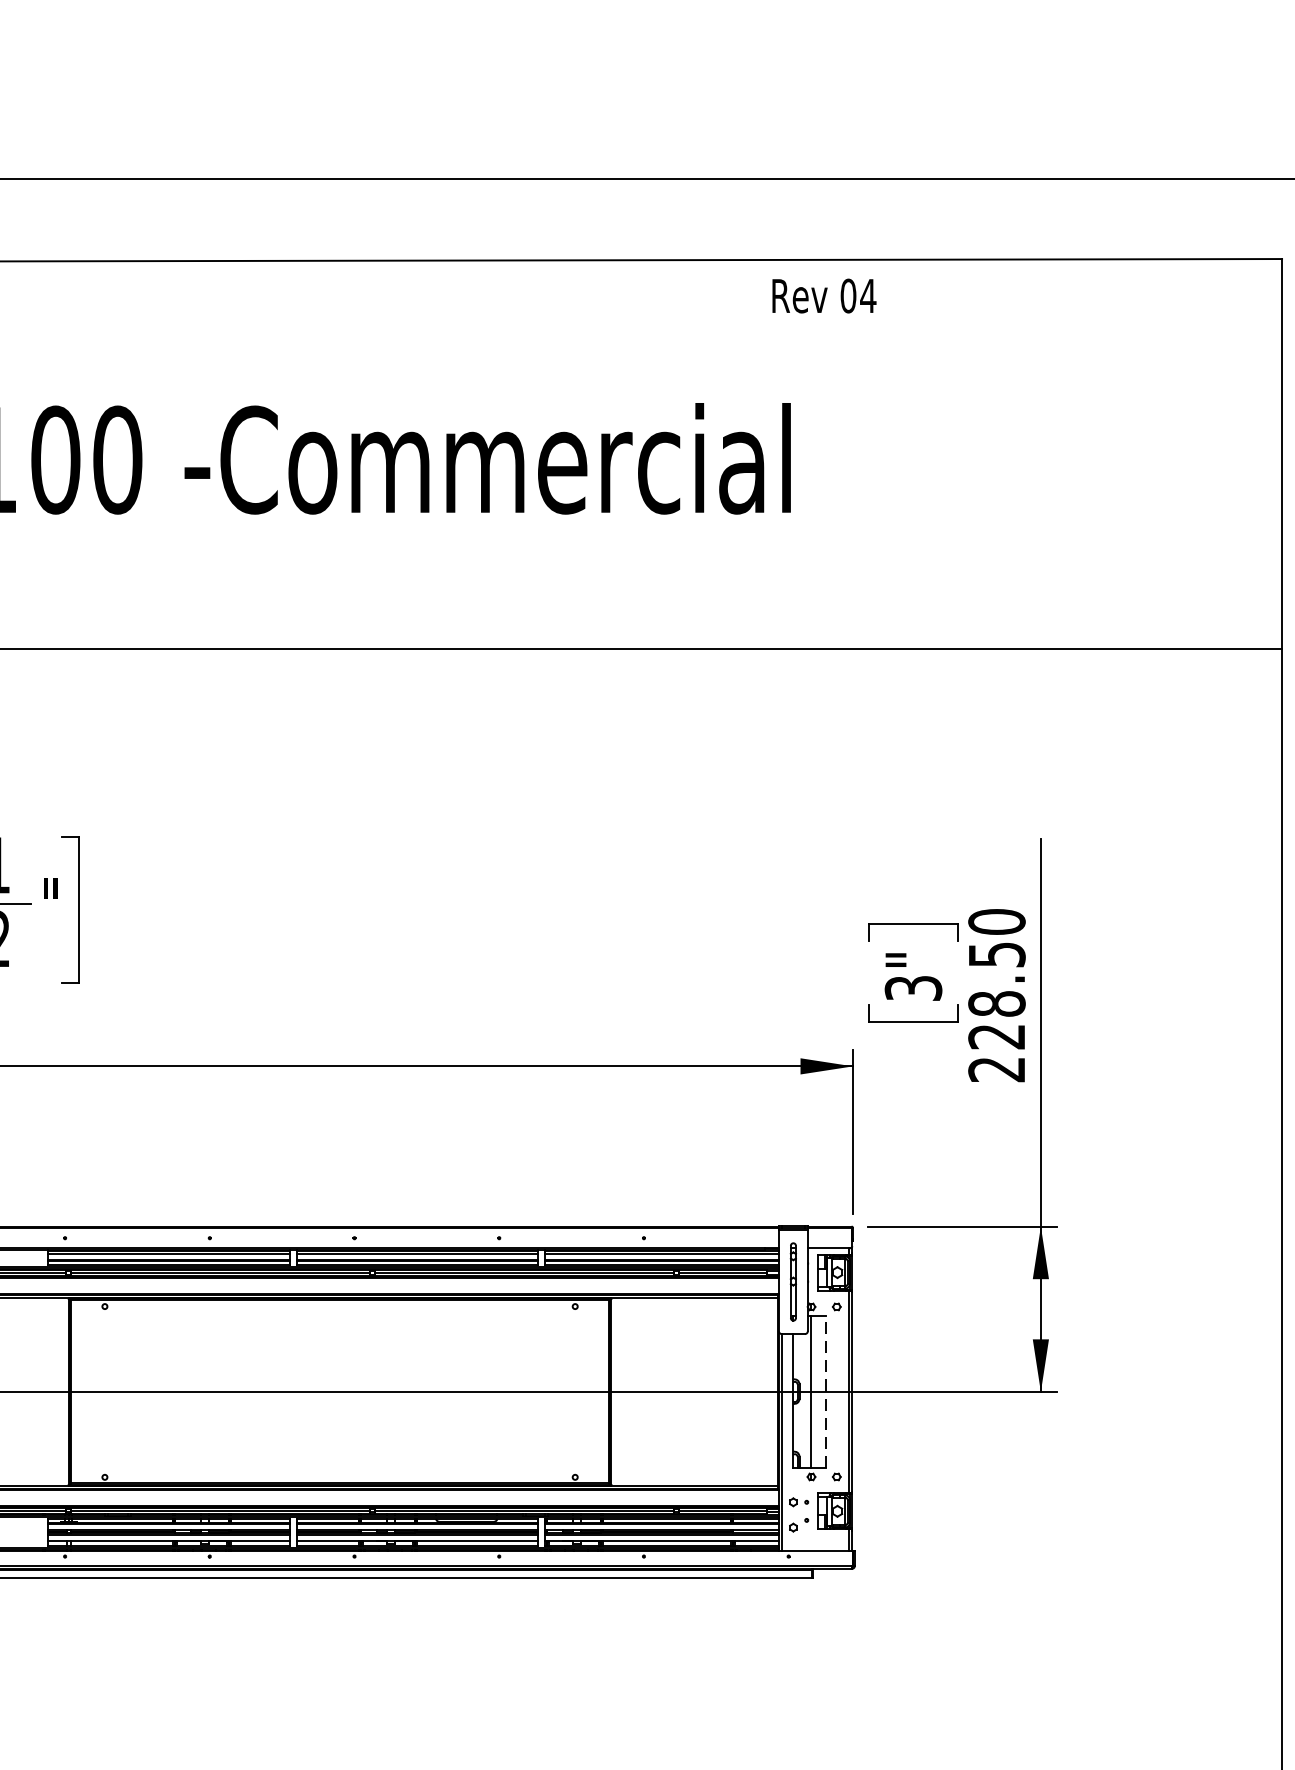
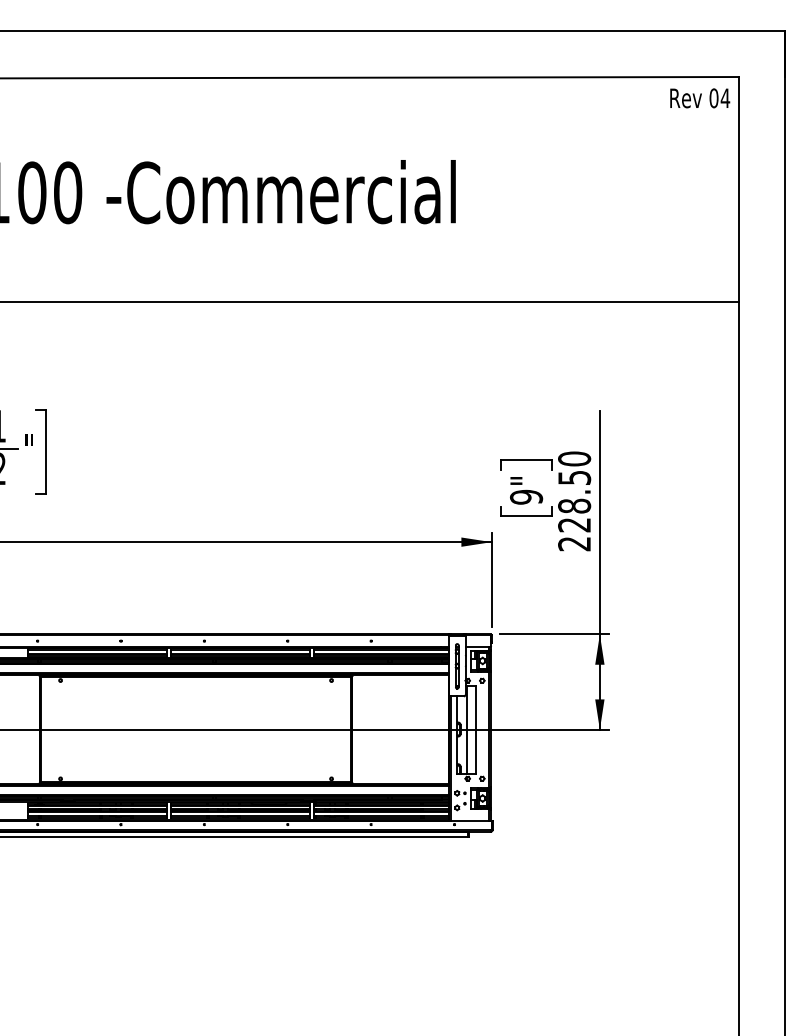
text: (825, 296) -> (700, 98), moved
text: (913, 987) -> (526, 496), 3" -> 9"
line: (825, 1391) -> (475, 729), dashed -> solid

